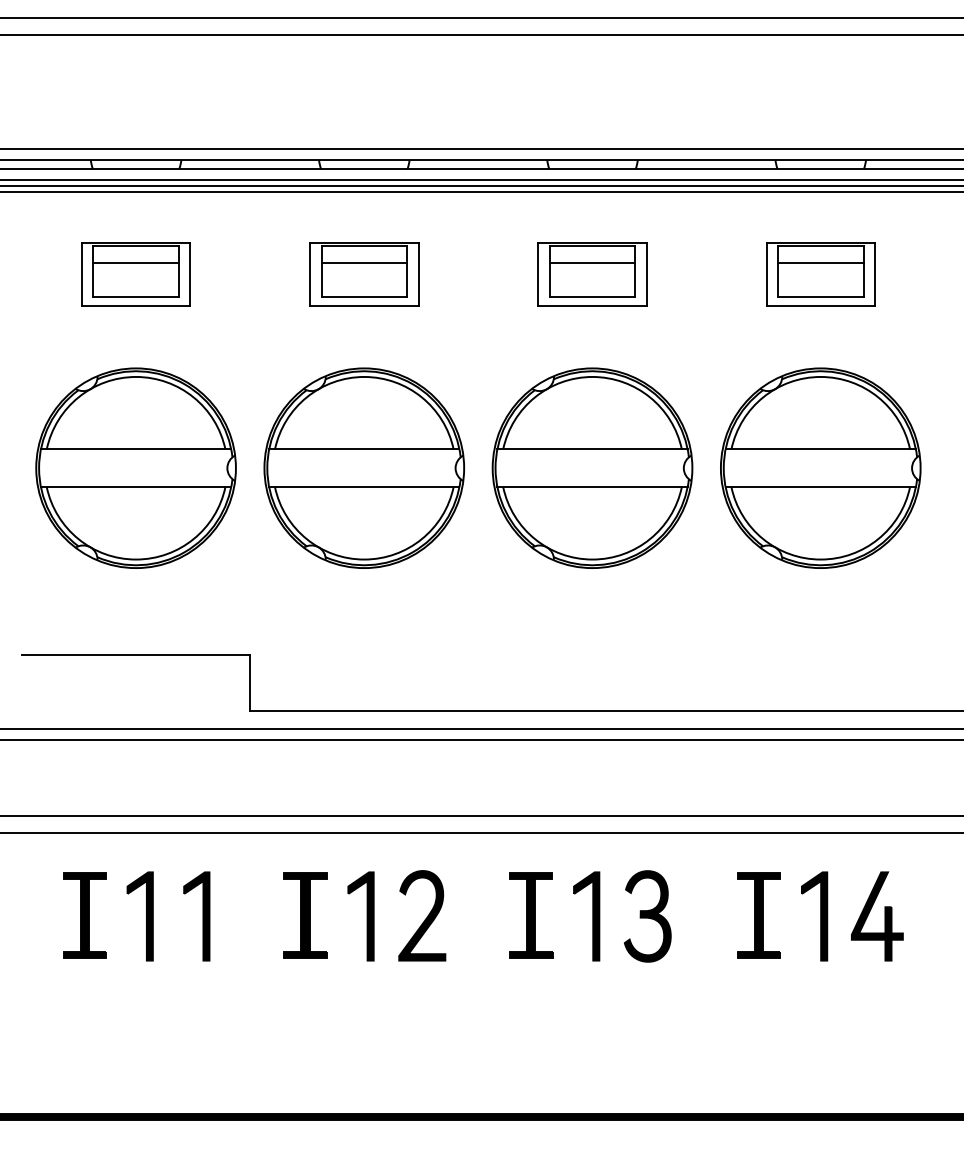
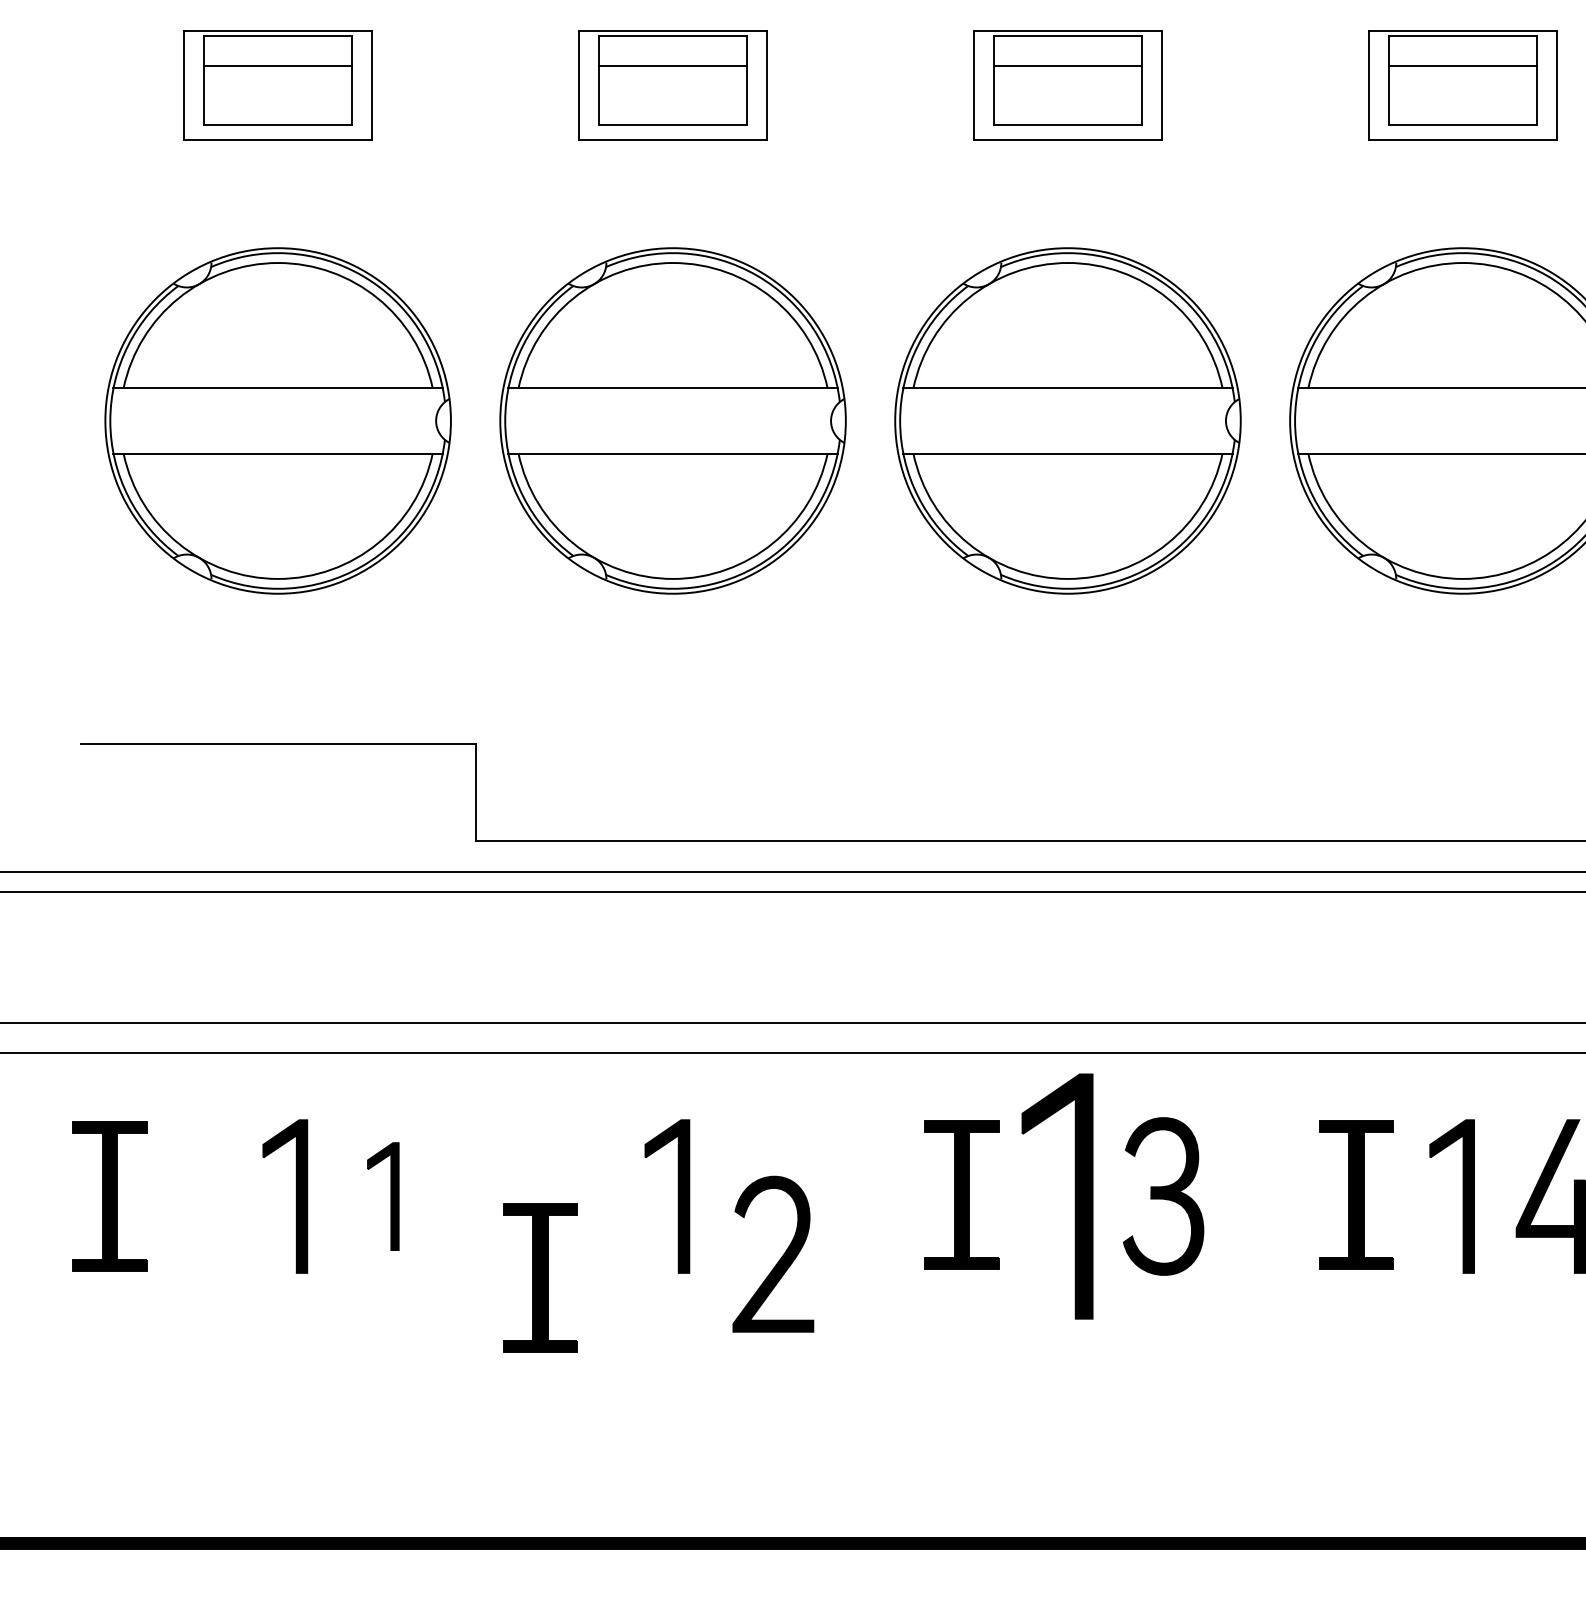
part: (84, 915) -> (109, 1196), moved
part: (305, 915) -> (540, 1277), moved
part: (422, 915) -> (773, 1253), moved
part: (196, 916) -> (382, 1196), size x0.7
part: (586, 916) -> (1057, 1196), size x1.6

